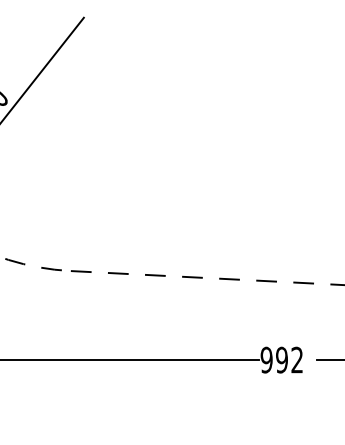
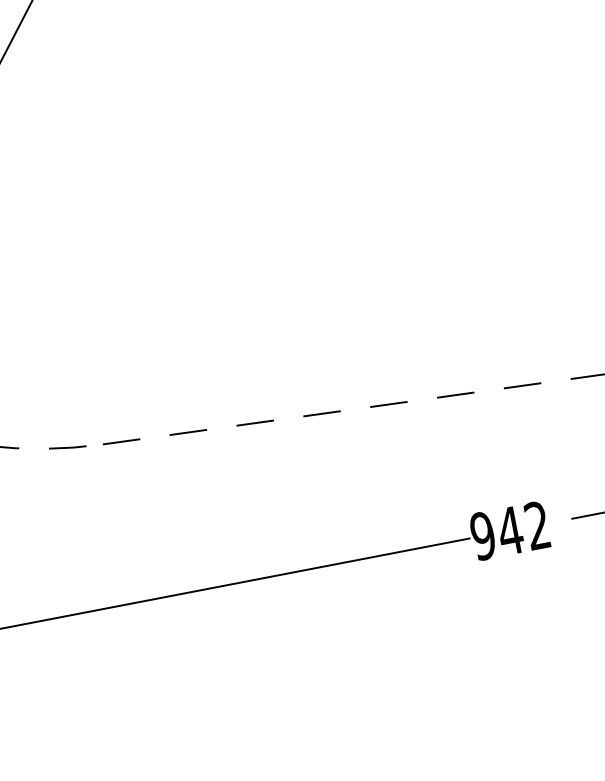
text: (281, 359) -> (509, 529), 992 -> 942

